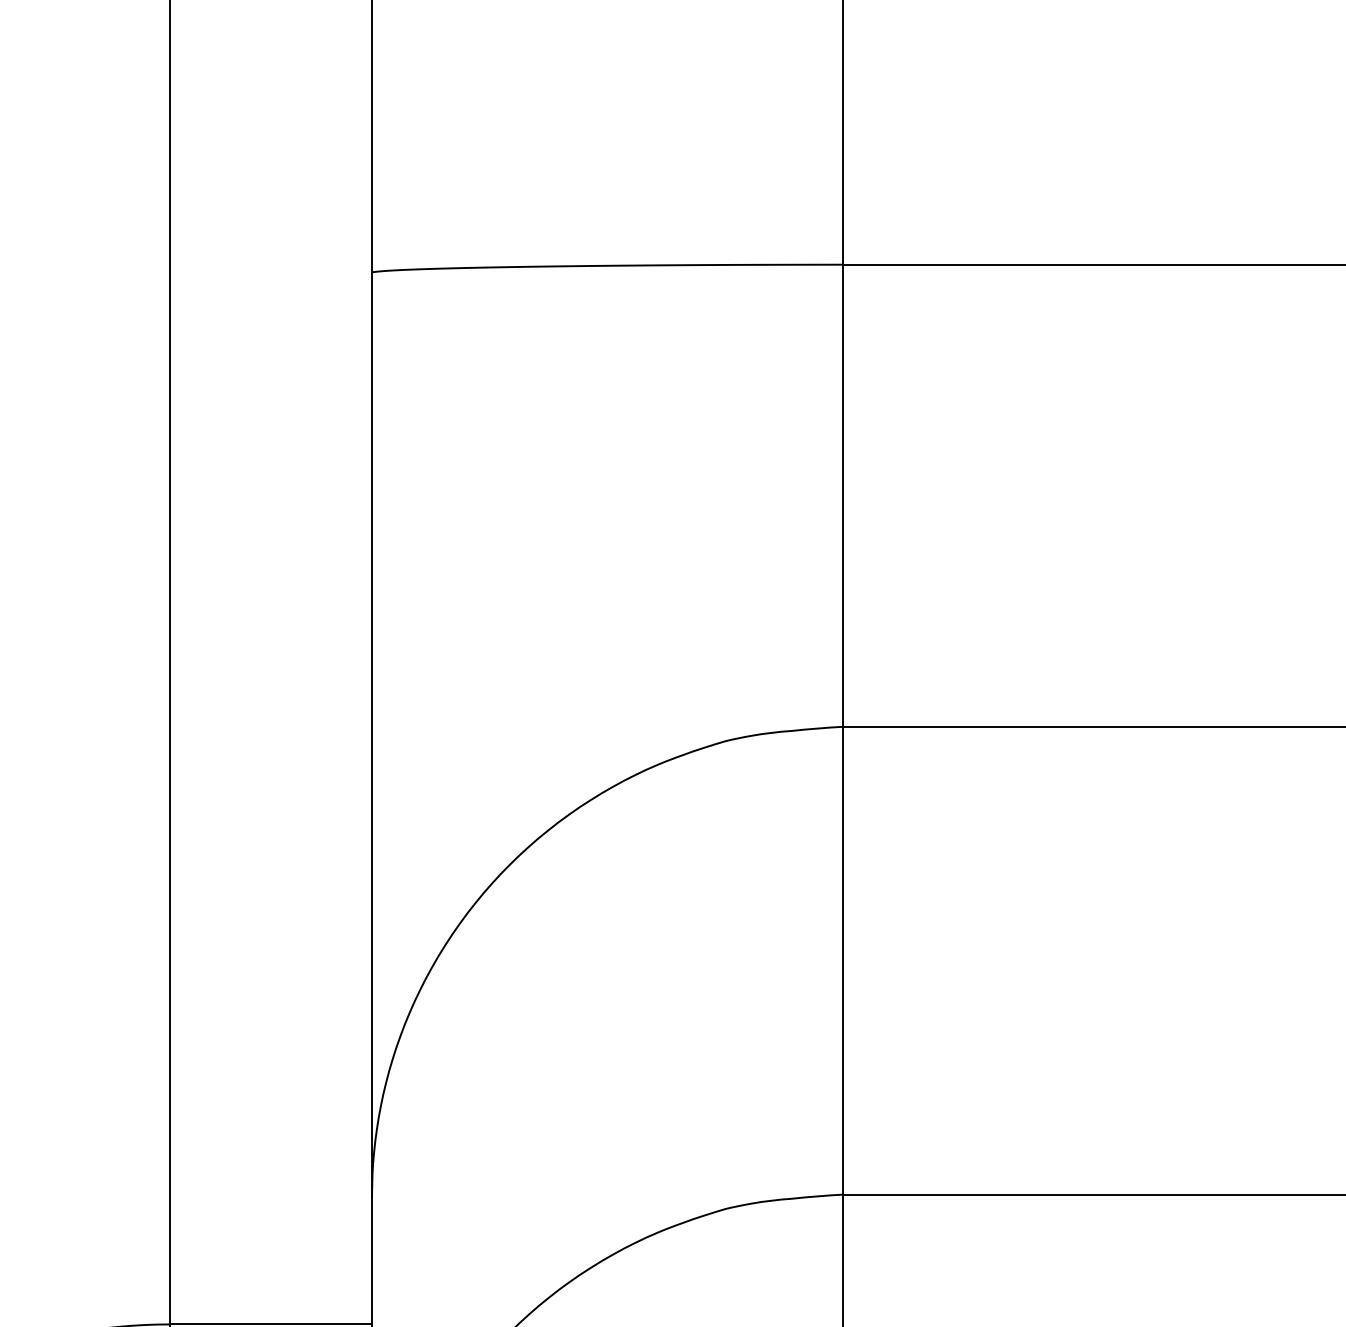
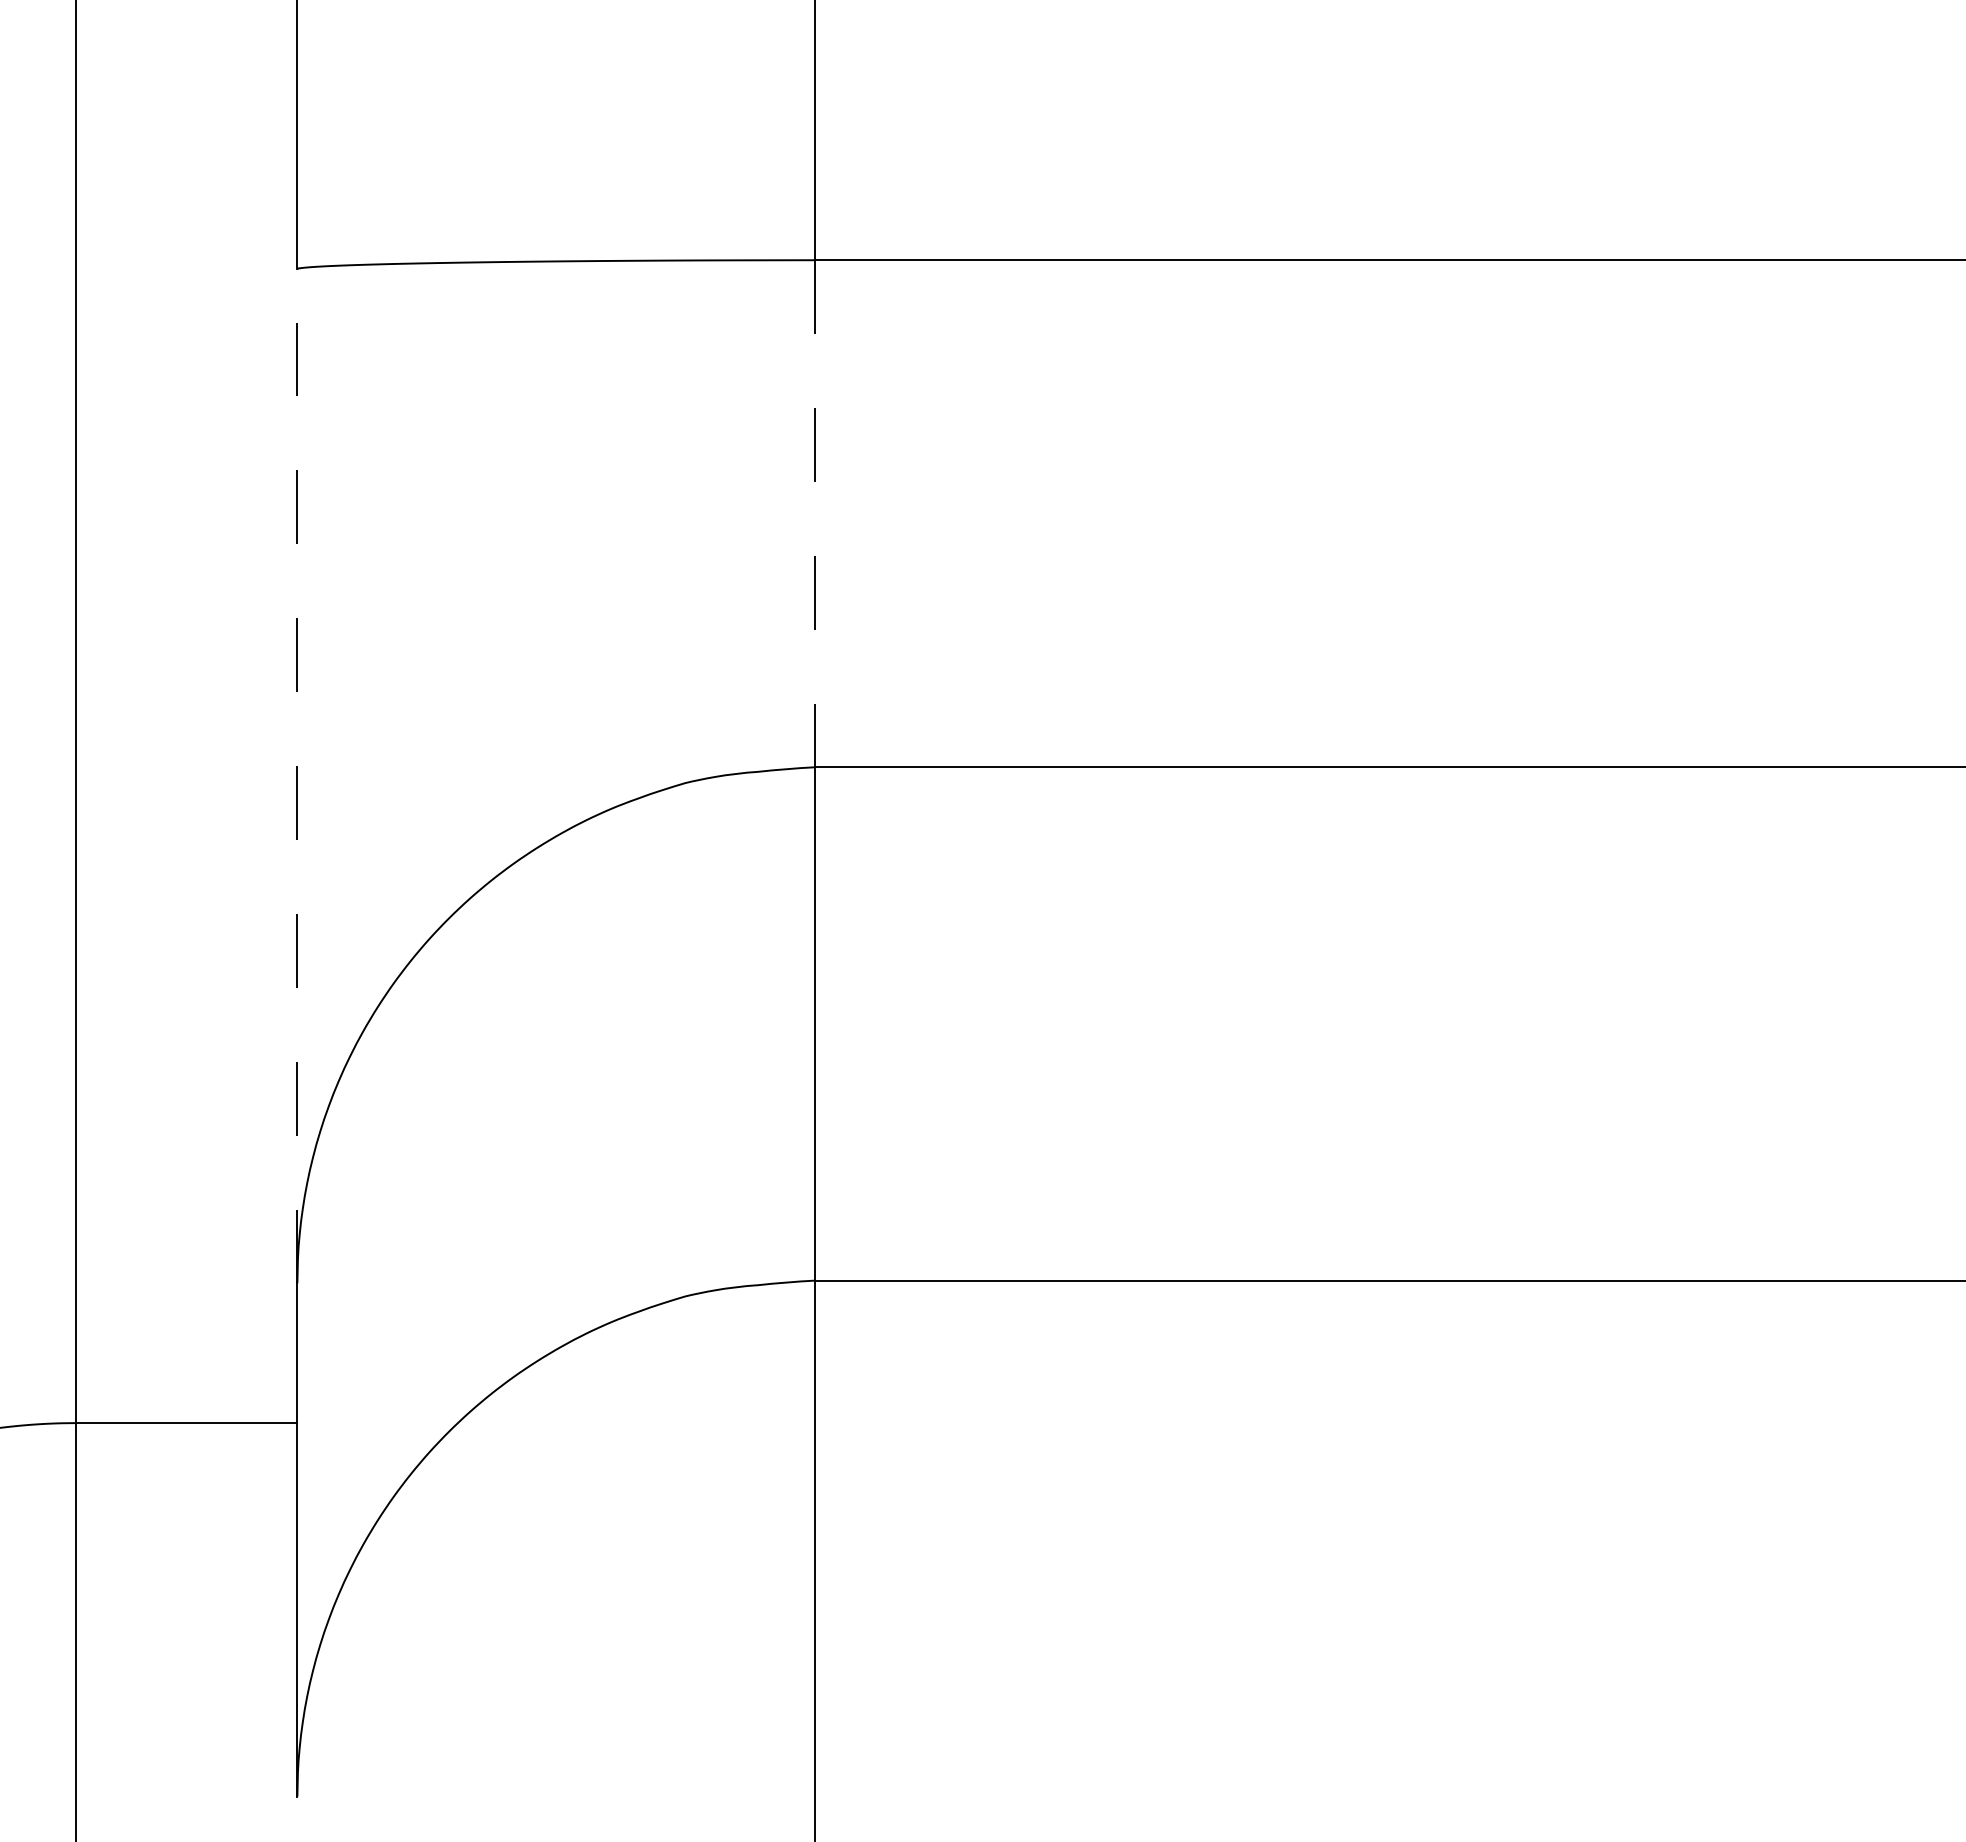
line: (843, 495) -> (814, 513), solid -> dashed
line: (372, 734) -> (297, 775), solid -> dashed

